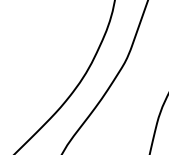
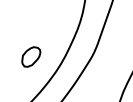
part: (49, 63) -> (30, 56), added

